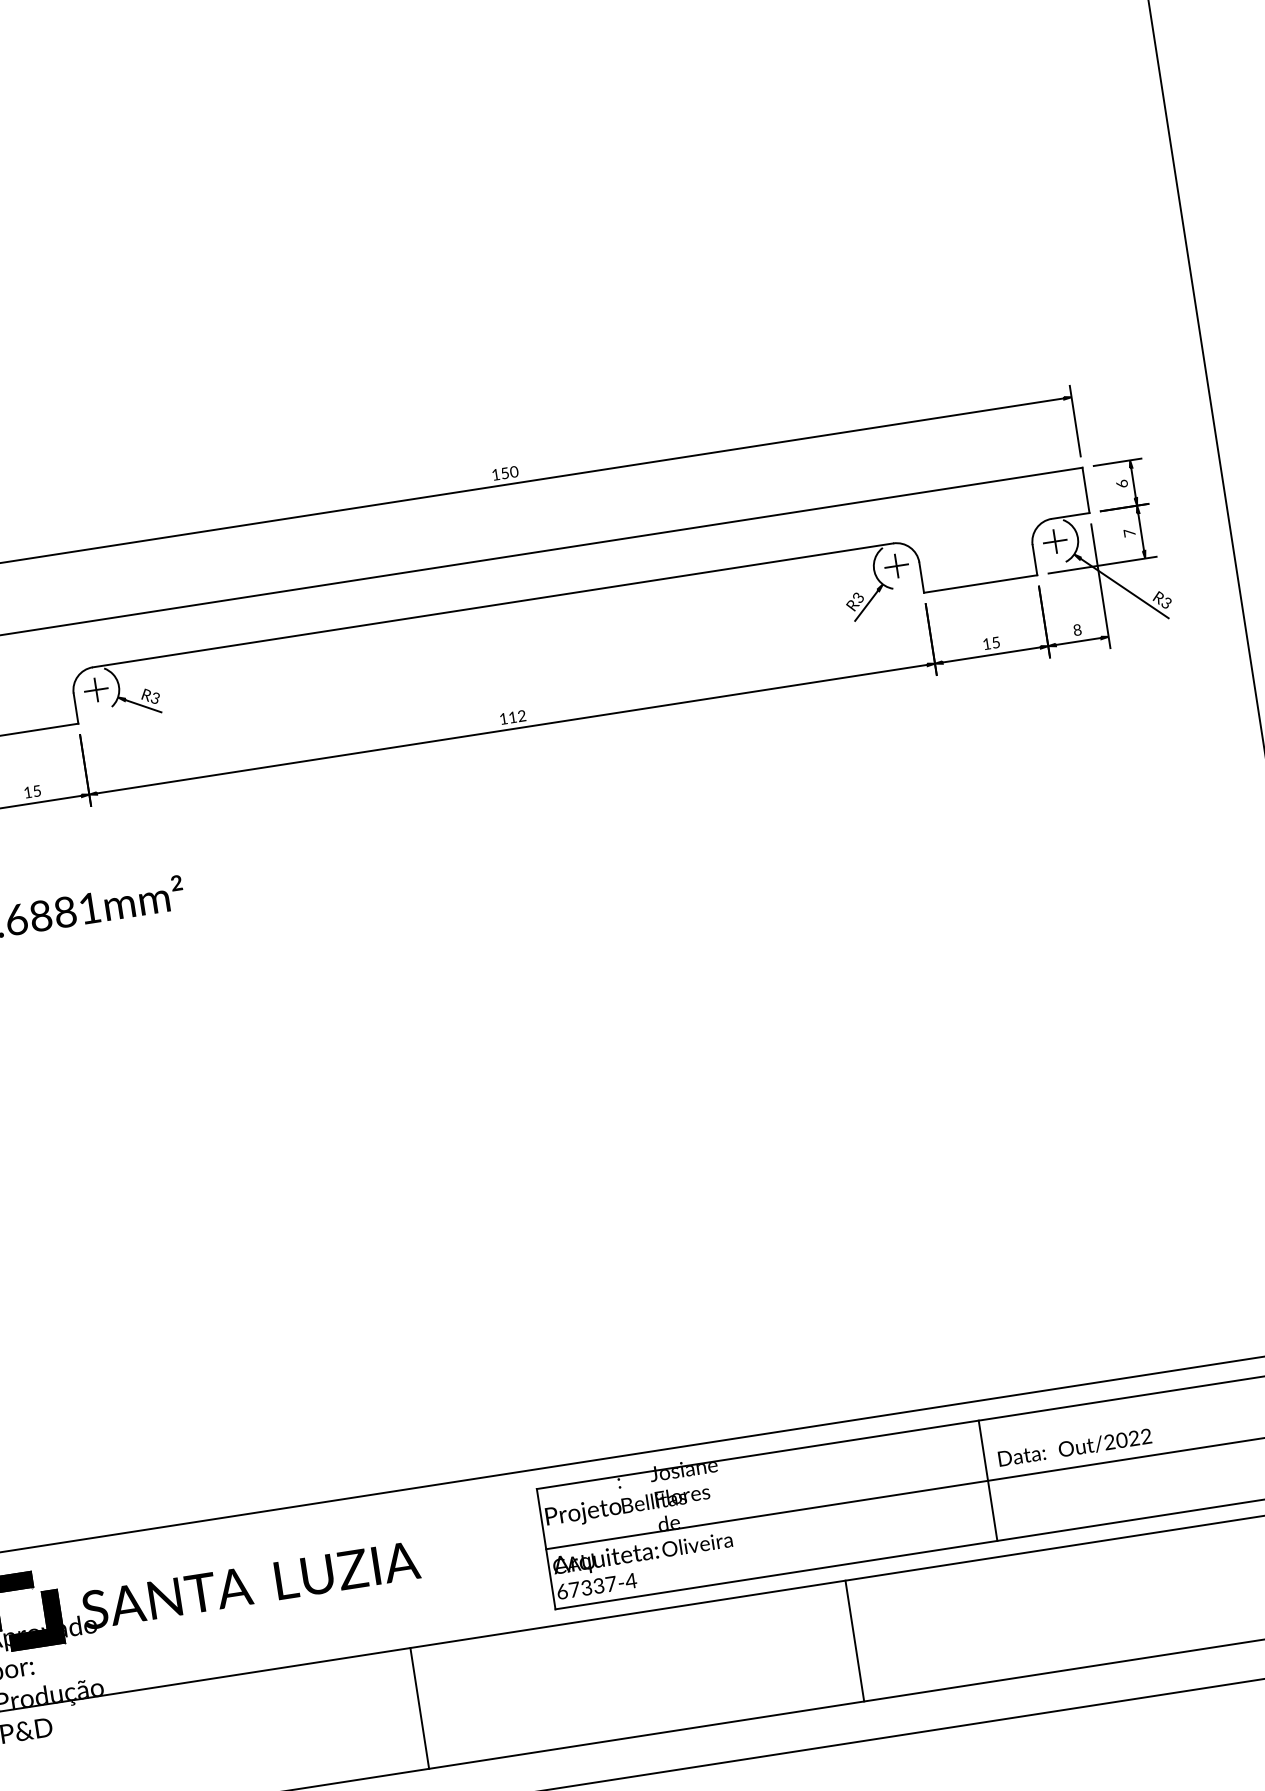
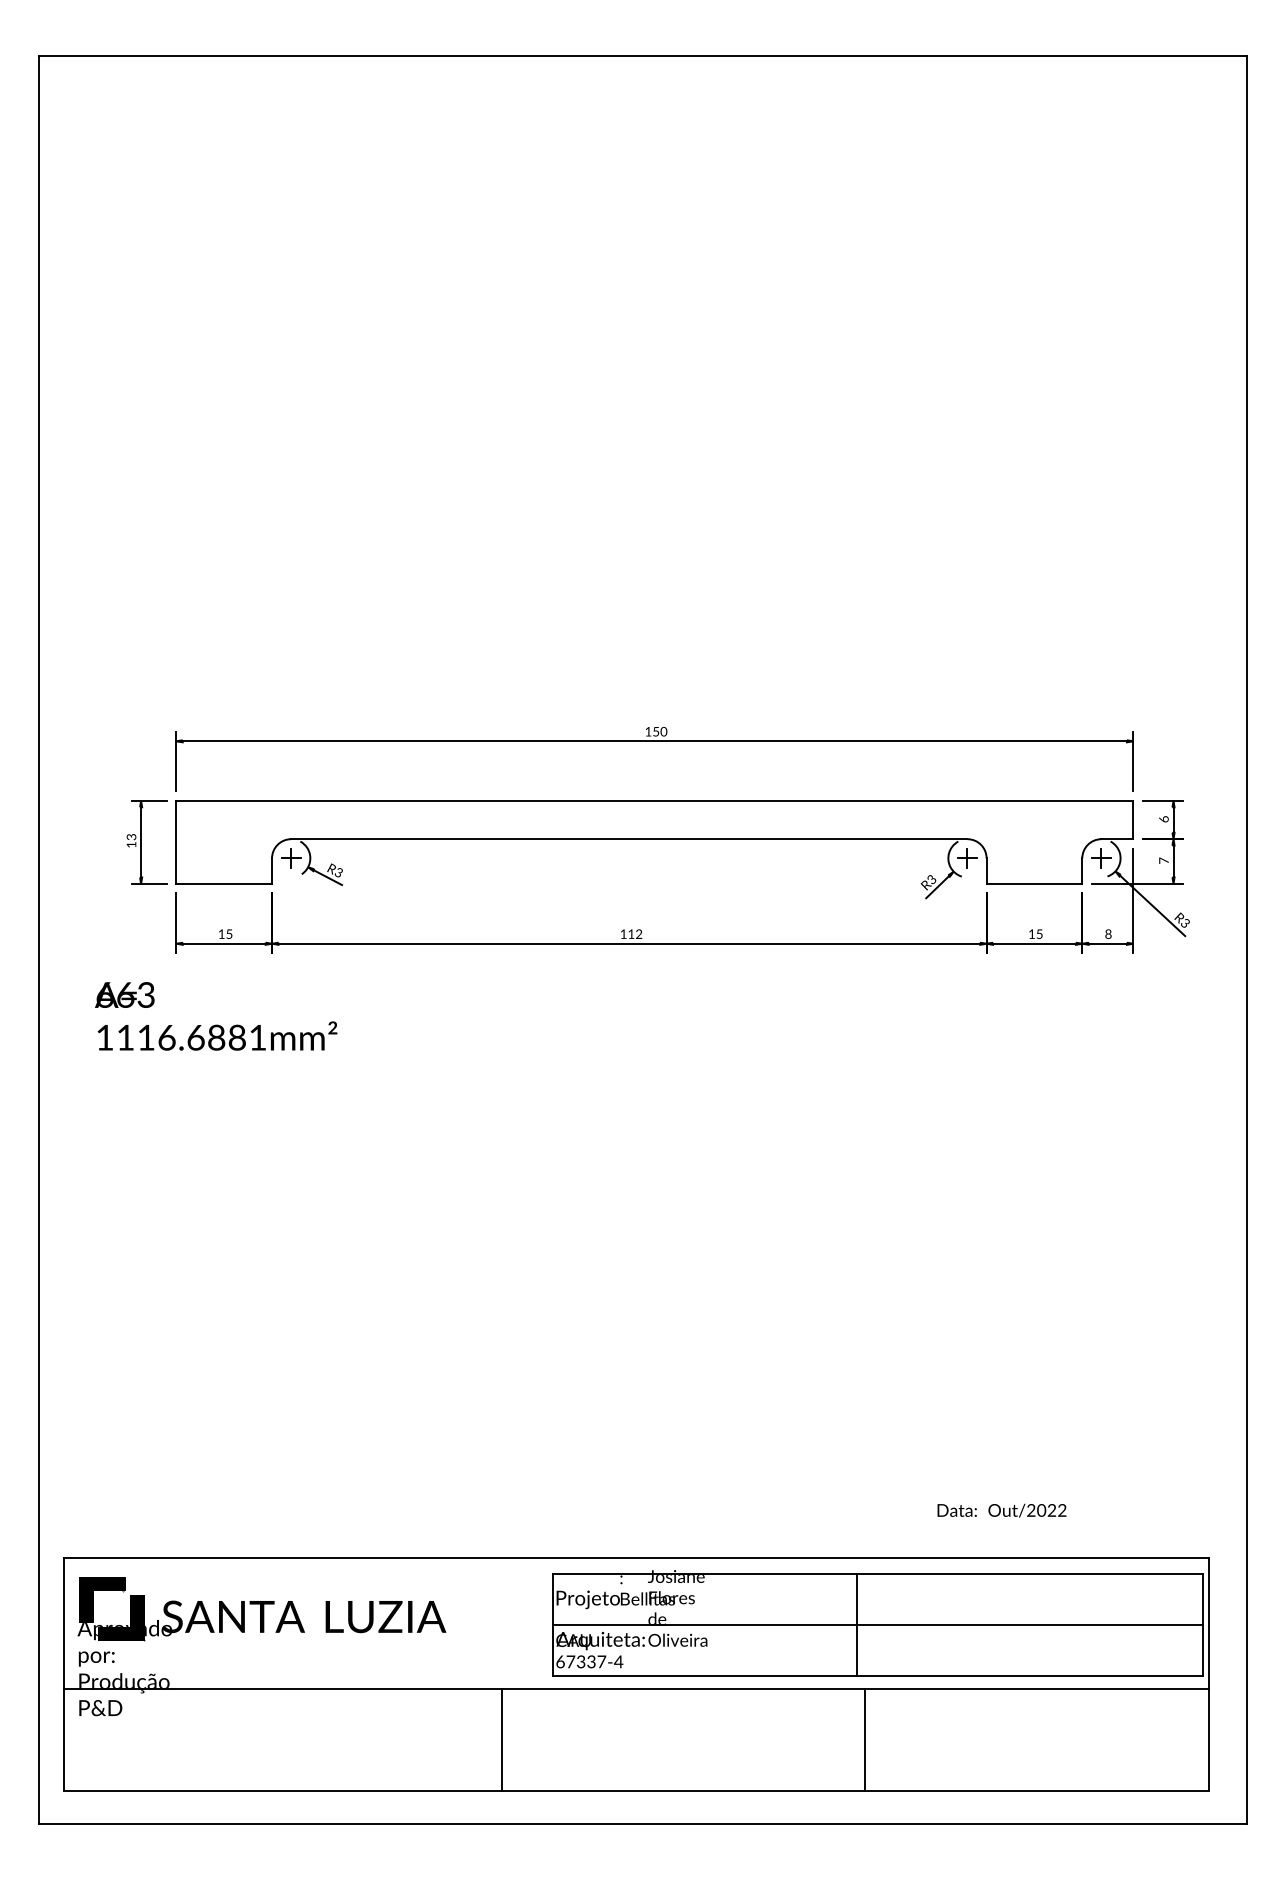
text: (1074, 1447) -> (1001, 1510), moved
line: (987, 1480) -> (856, 1624), moved
line: (854, 1640) -> (864, 1739), moved
line: (419, 1707) -> (501, 1739), moved

